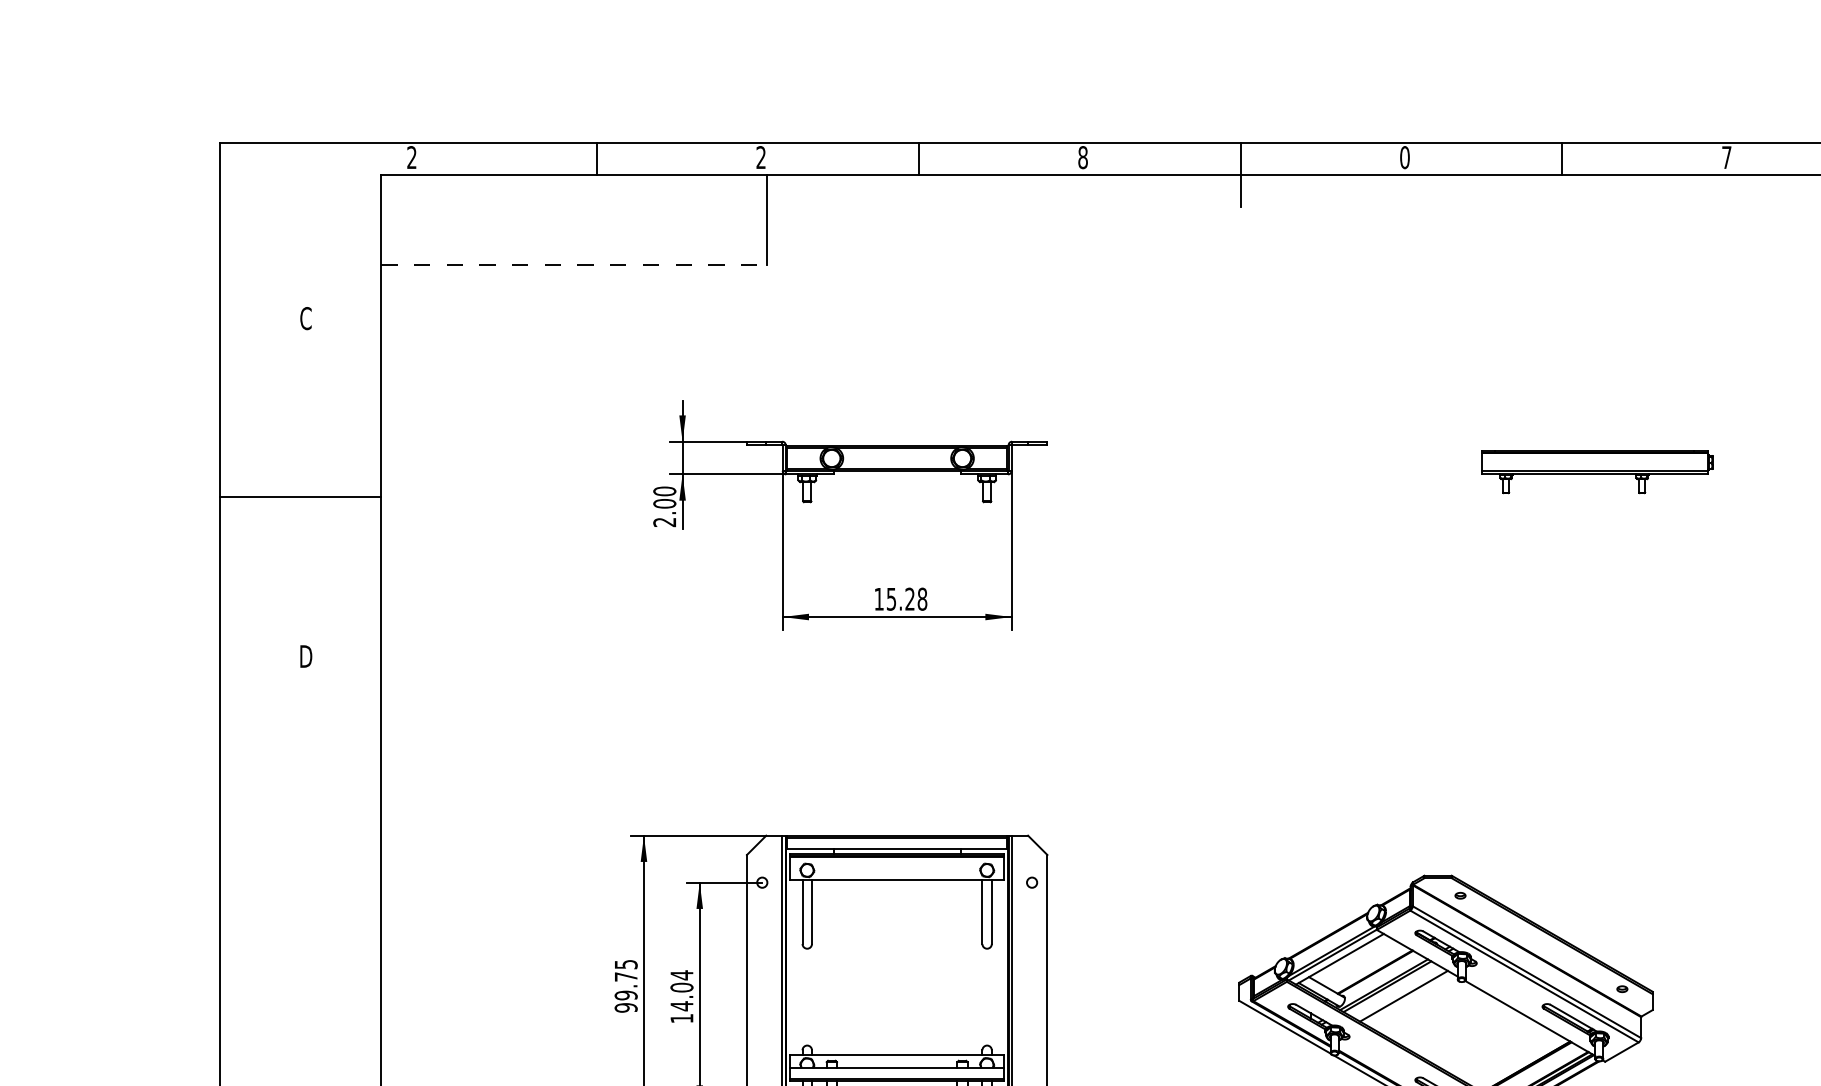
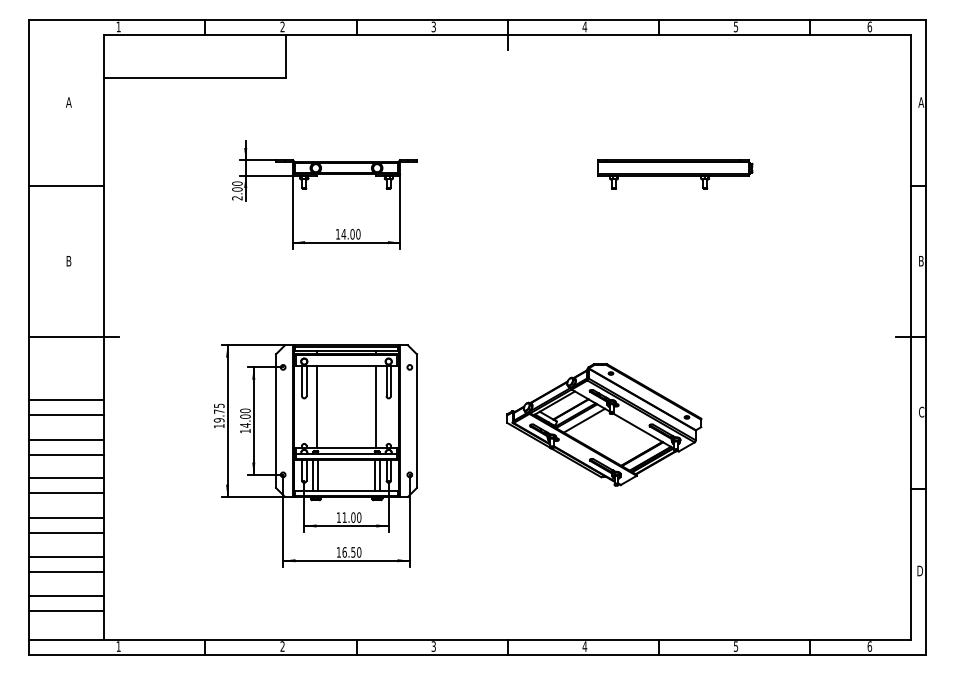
text: (411, 156) -> (118, 26), 2 -> 1
text: (1082, 156) -> (433, 26), 8 -> 3
text: (1404, 156) -> (584, 26), 0 -> 4
text: (1725, 156) -> (735, 26), 7 -> 5
line: (573, 265) -> (194, 77), dashed -> solid
text: (305, 318) -> (68, 102), C -> A
part: (1597, 471) -> (675, 174), size x1.43
text: (905, 599) -> (350, 234), 15.28 -> 14.00
text: (305, 657) -> (68, 261), D -> B
line: (315, 819) -> (73, 337), added
line: (300, 953) -> (66, 400), added
line: (833, 968) -> (316, 407), added
line: (961, 968) -> (376, 407), added
text: (682, 974) -> (245, 410), 14.04 -> 14.00
line: (300, 985) -> (66, 415), added
text: (624, 1008) -> (218, 426), 99.75 -> 19.75
line: (300, 1036) -> (66, 439), added
line: (300, 1068) -> (66, 454), added

